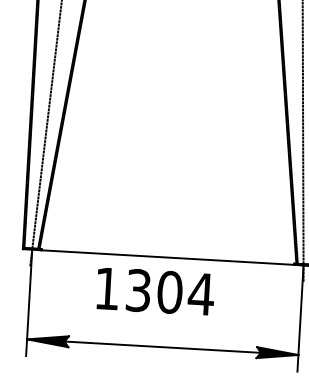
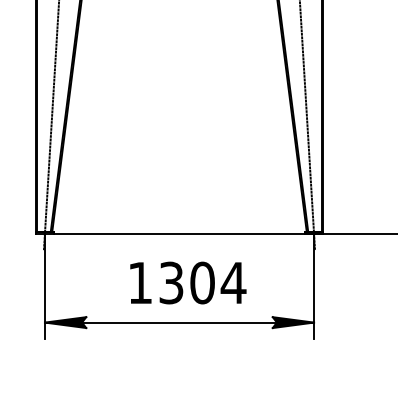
text: (155, 291) -> (188, 282), moved

